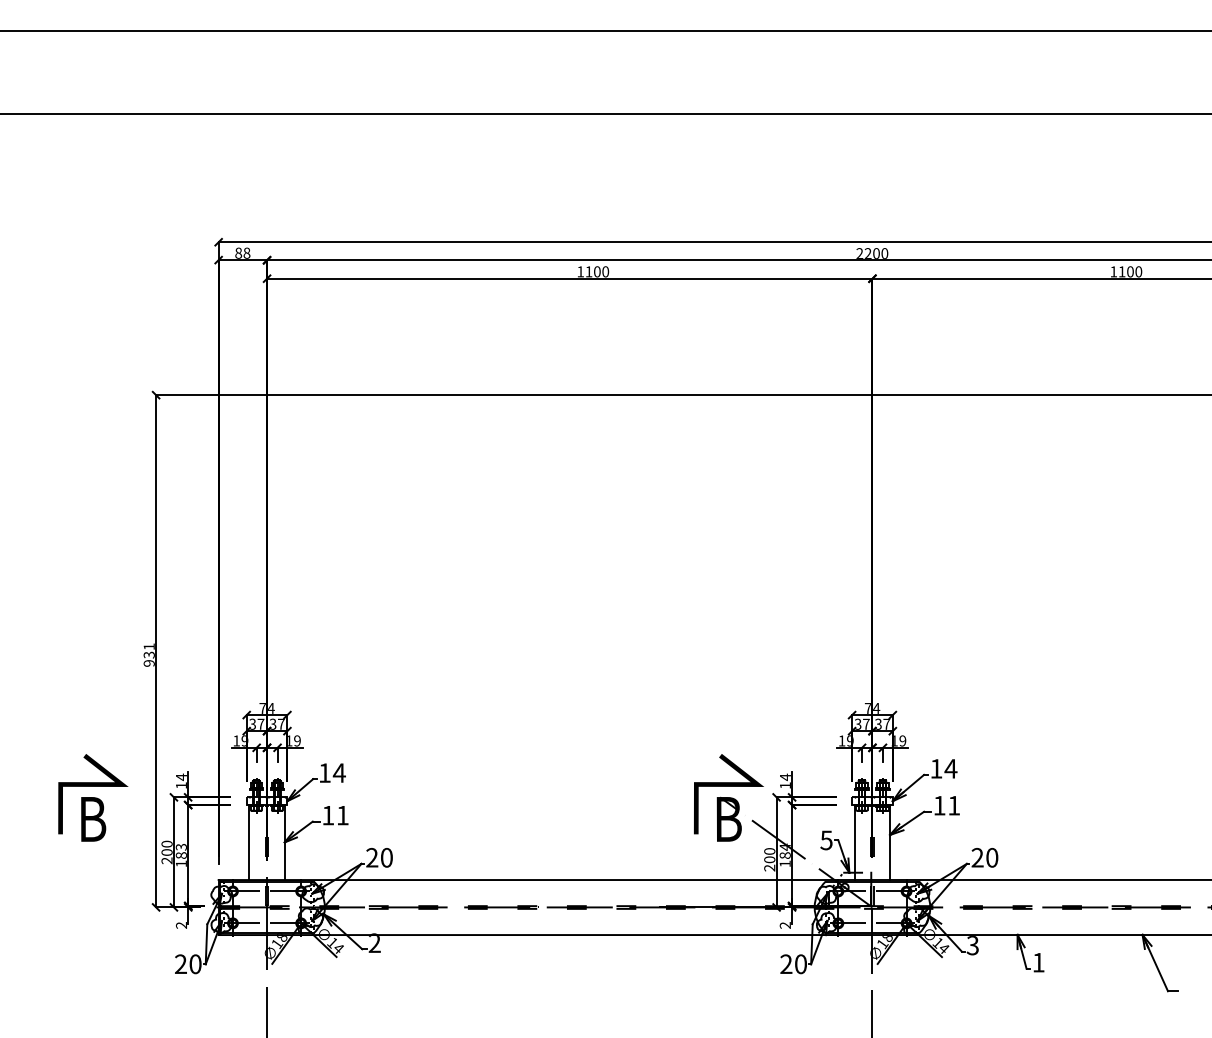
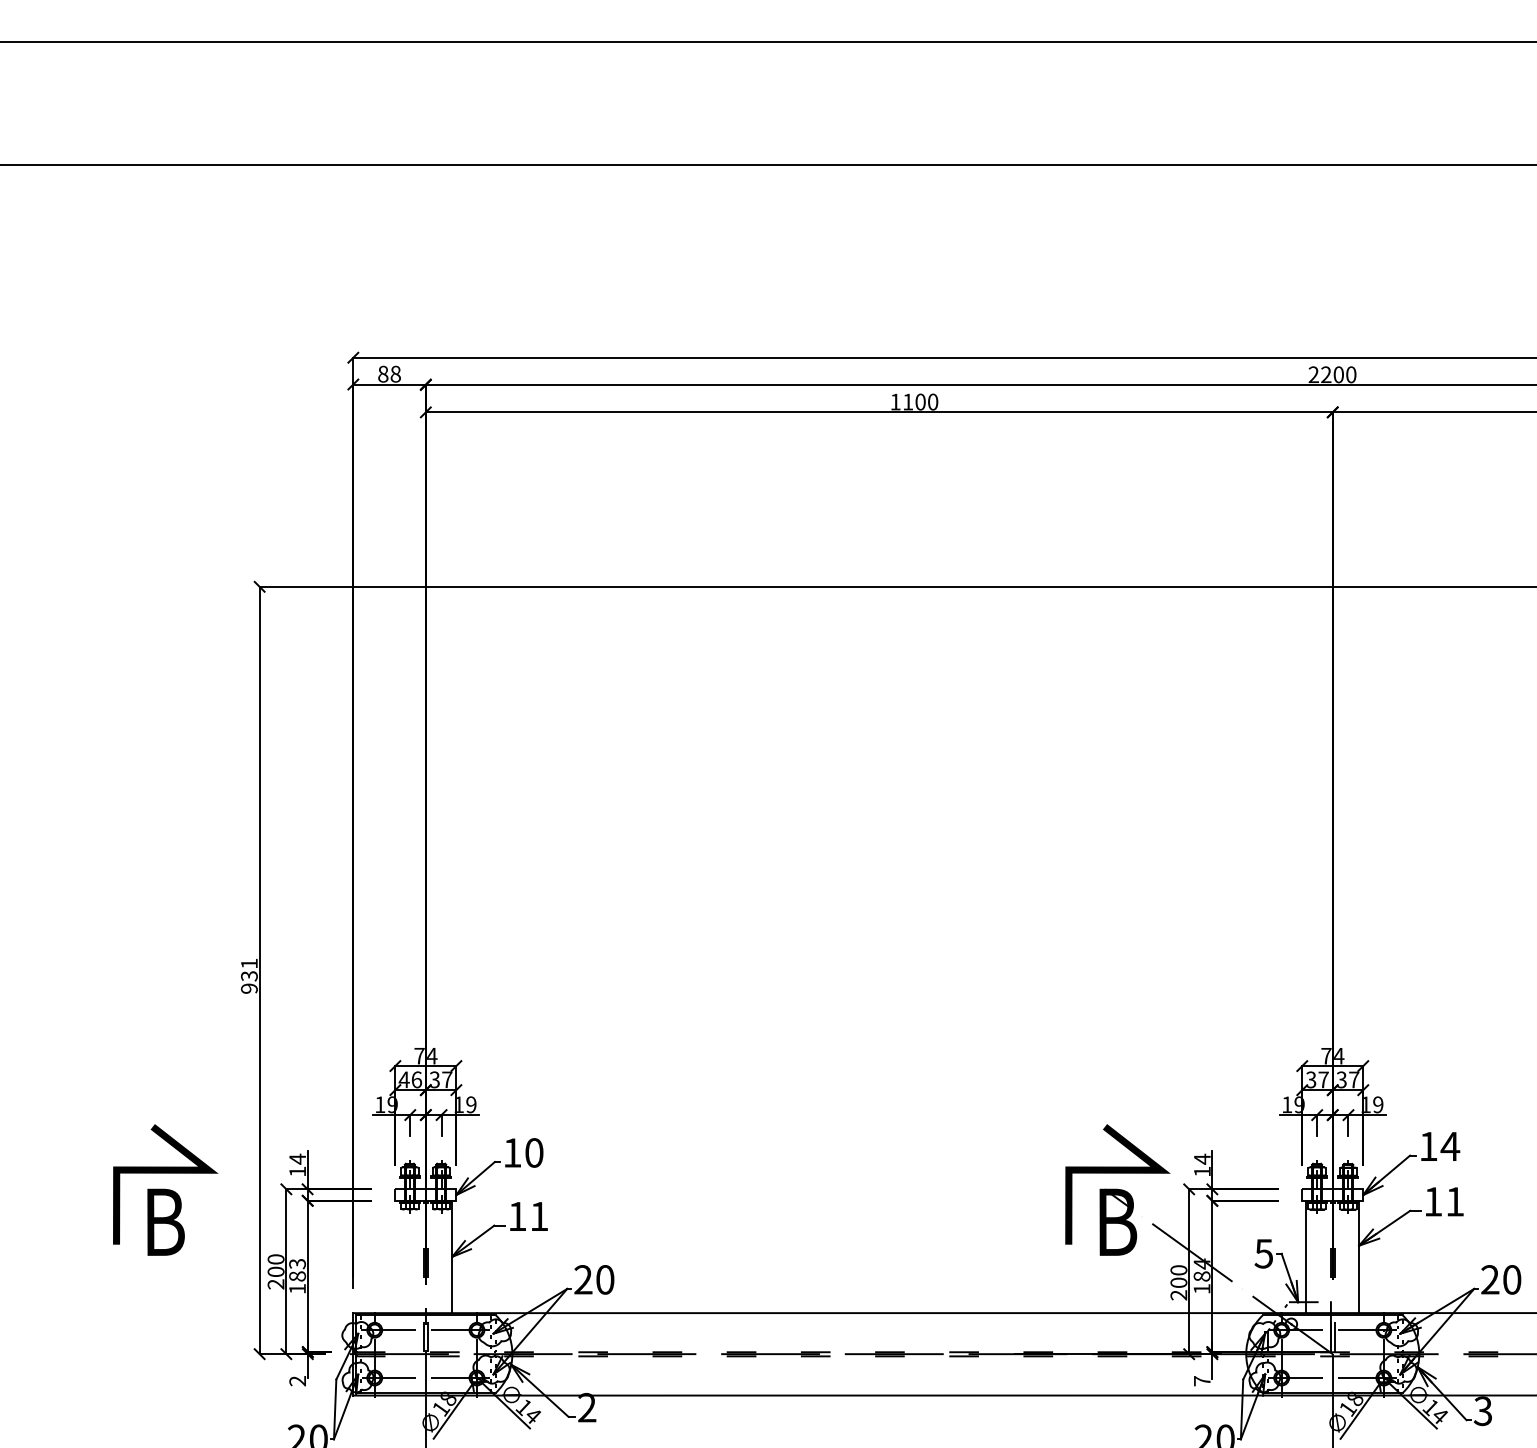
text: (256, 723) -> (410, 1078), 37 -> 46
text: (338, 772) -> (532, 1152), 14 -> 10
line: (249, 842) -> (399, 1256), removed
text: (784, 925) -> (1200, 1381), 2 -> 7

